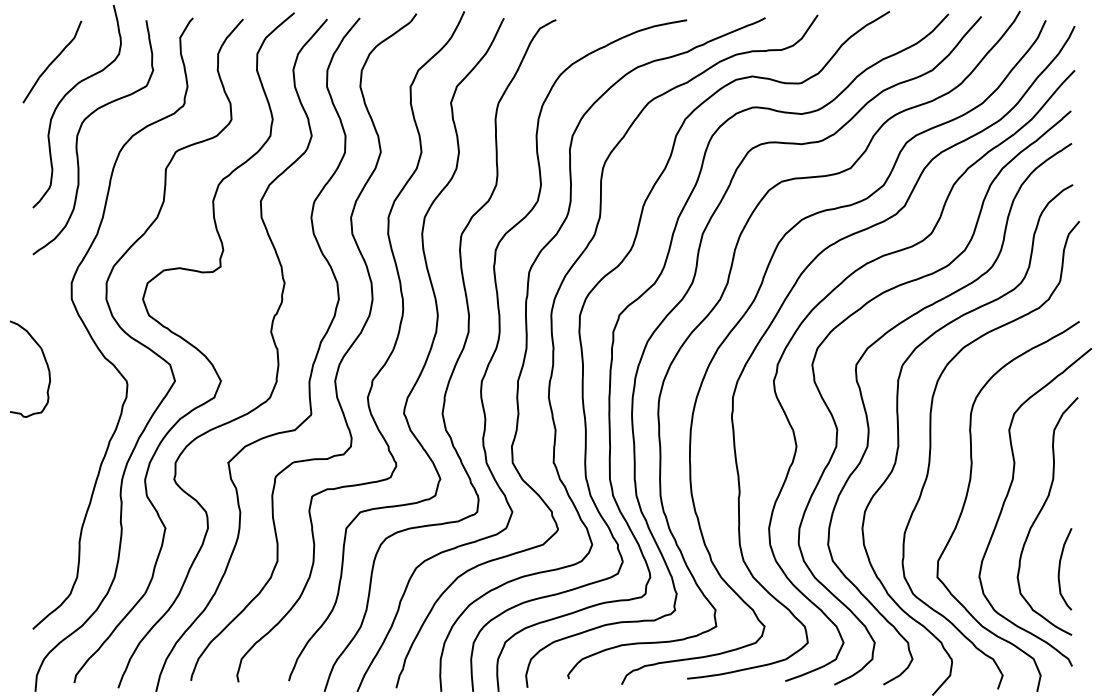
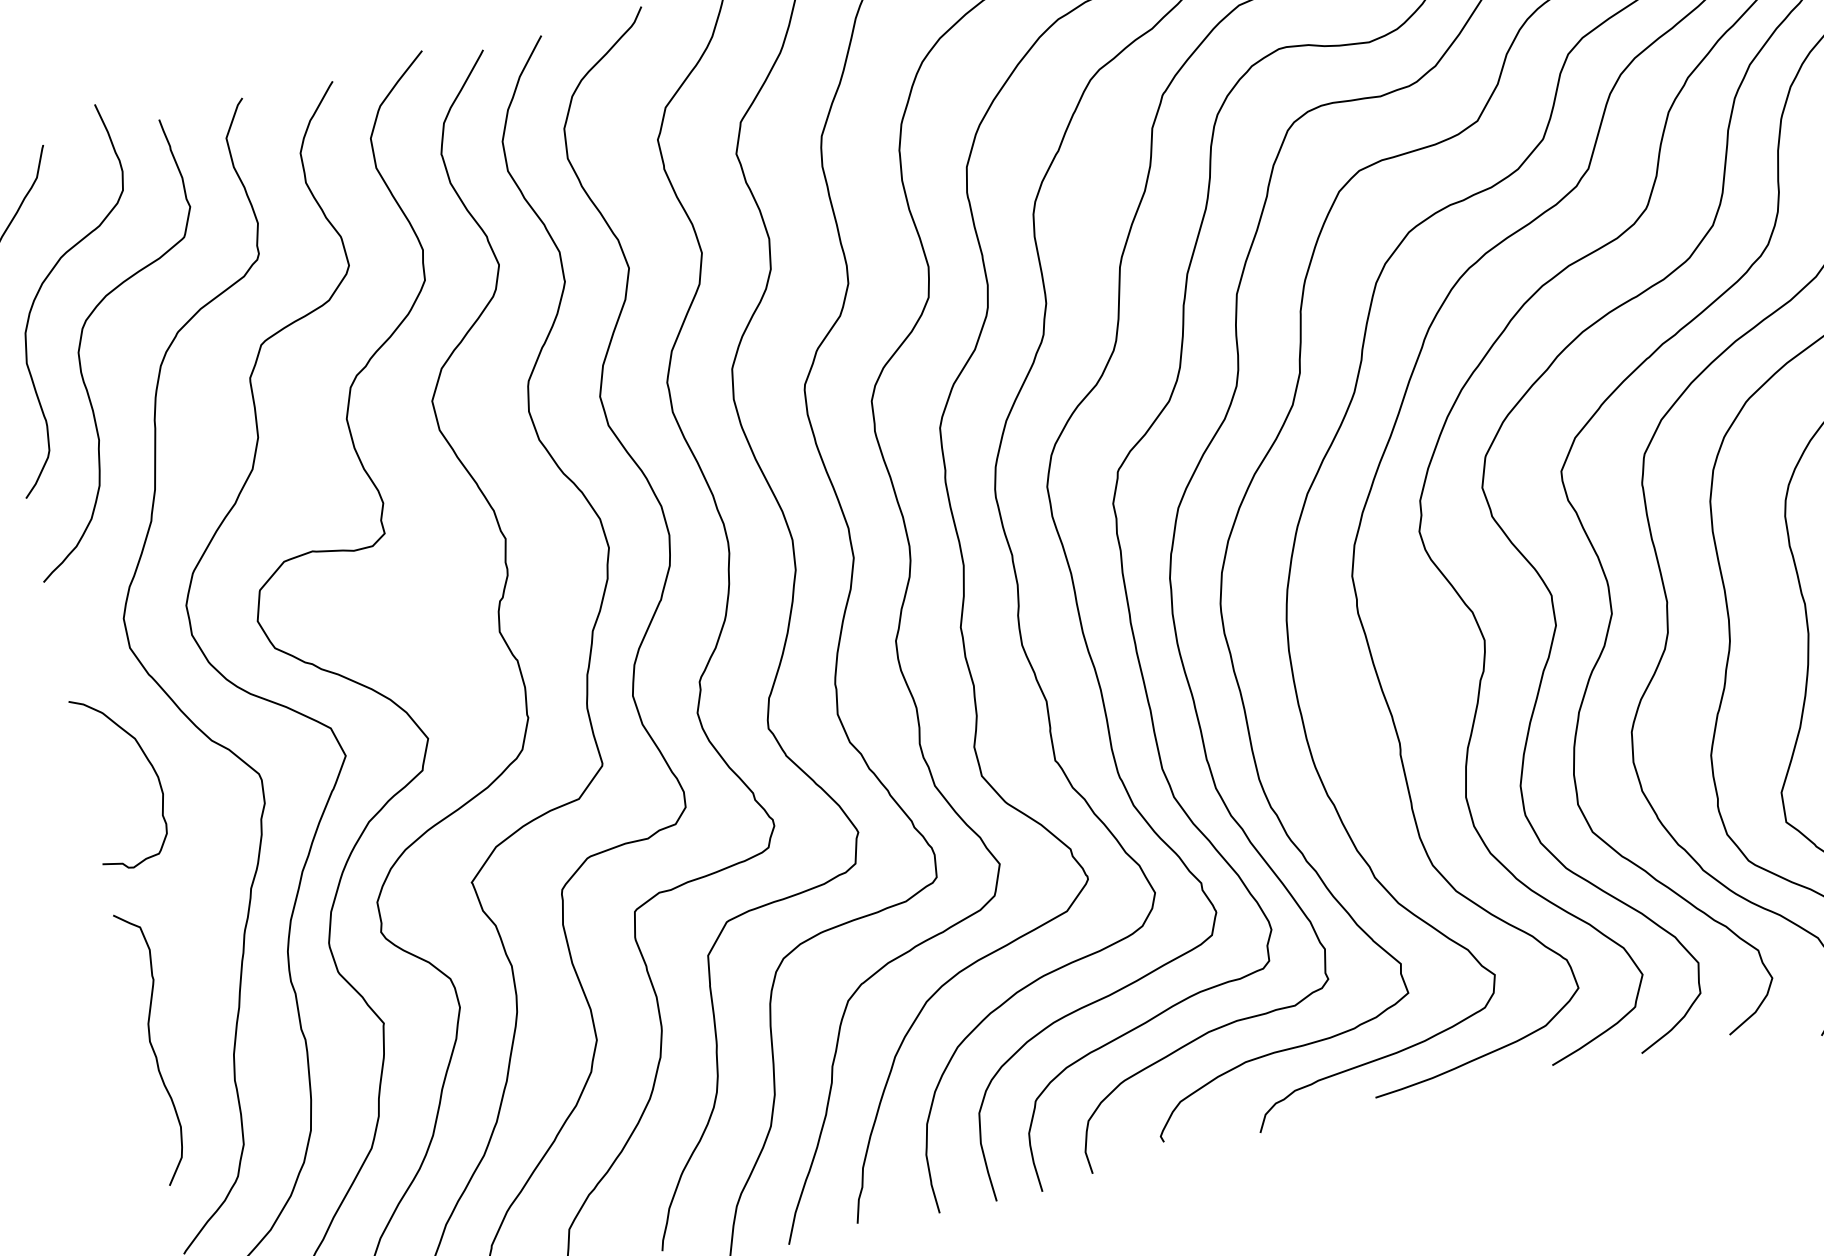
curve: (44, 360) -> (145, 759), moved
curve: (39, 515) -> (153, 1047), added

